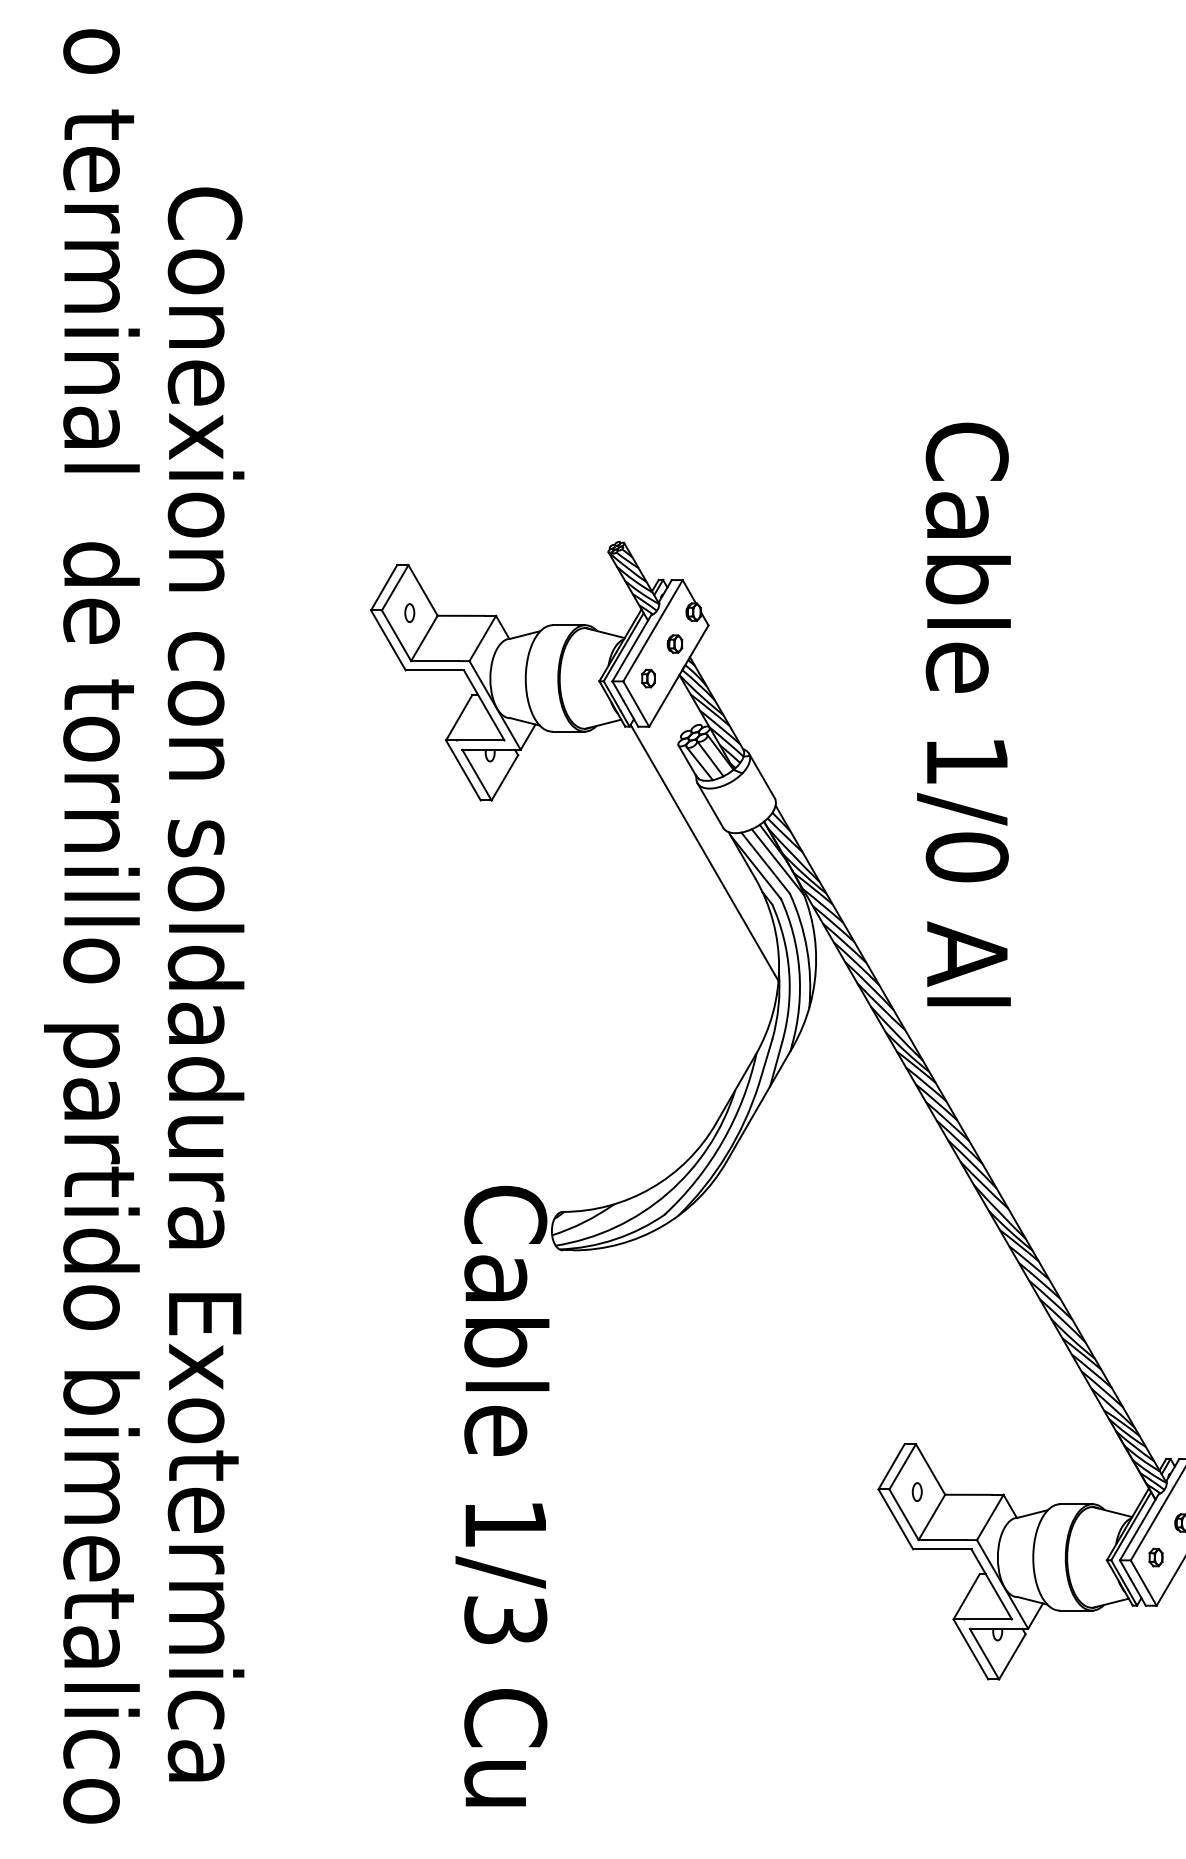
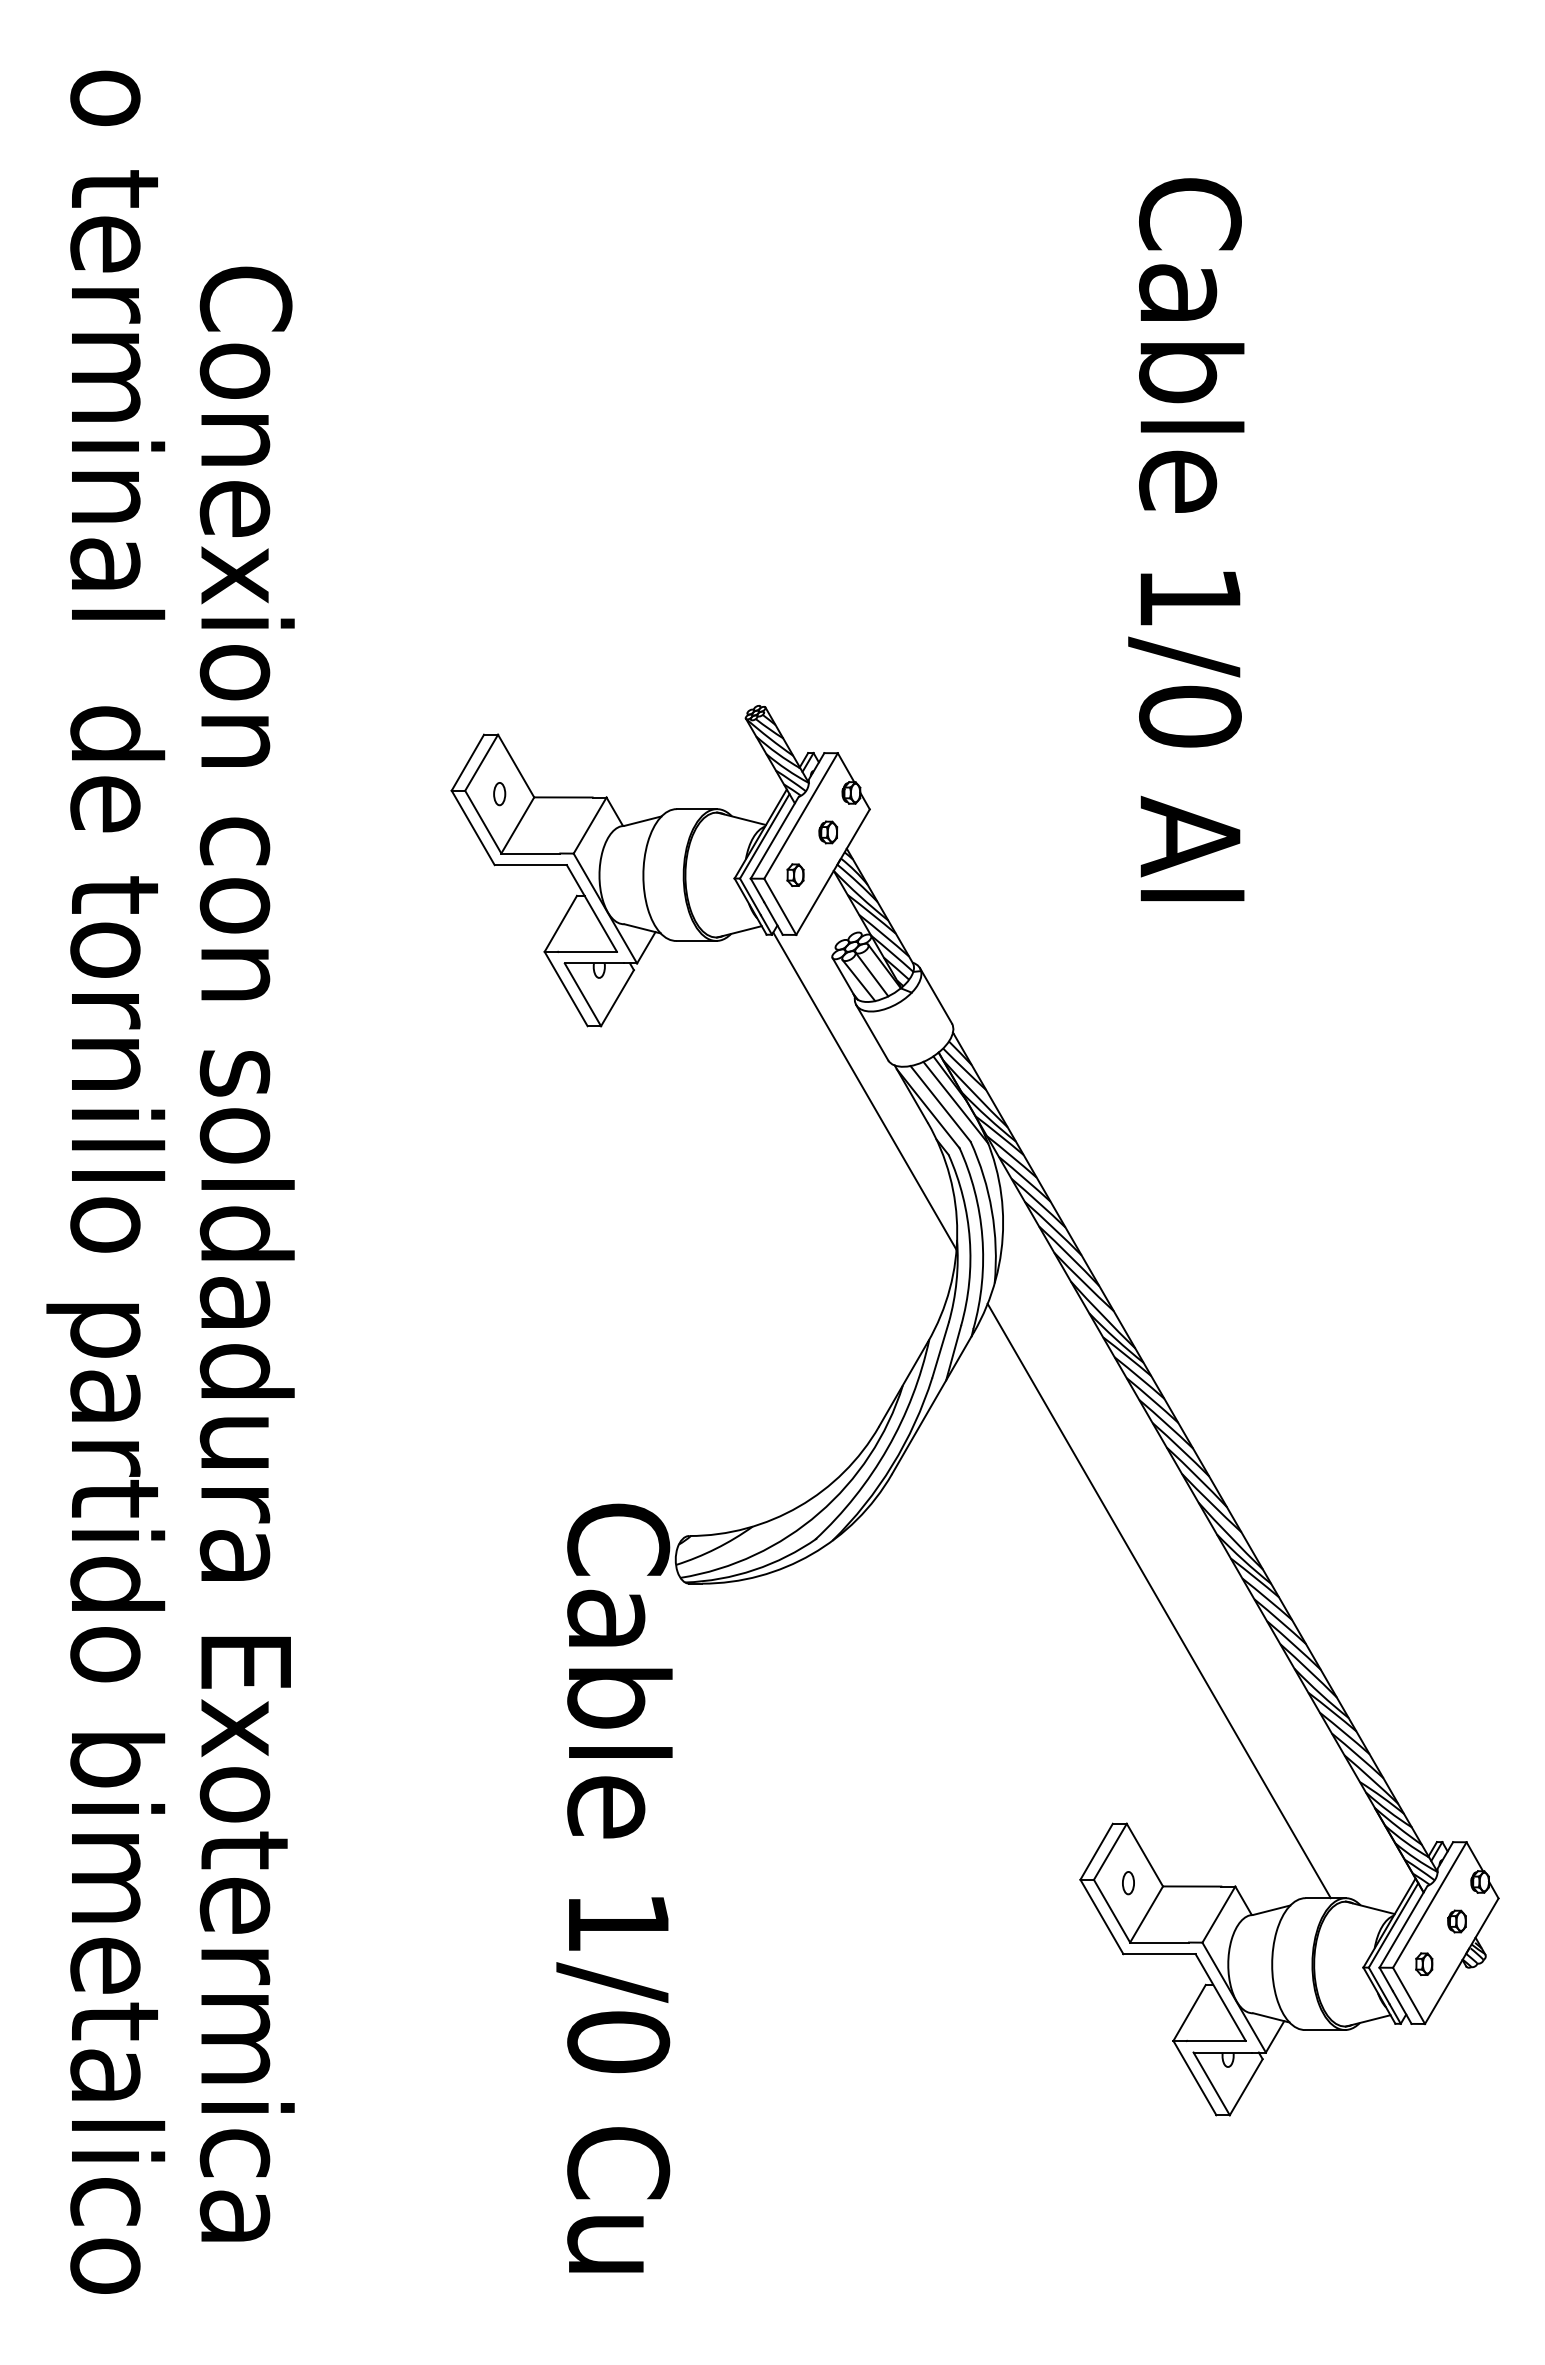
text: (964, 714) -> (1186, 539), moved
line: (941, 1263) -> (1158, 1600), added
text: (505, 1620) -> (618, 2042), 1/3 -> 1/0

